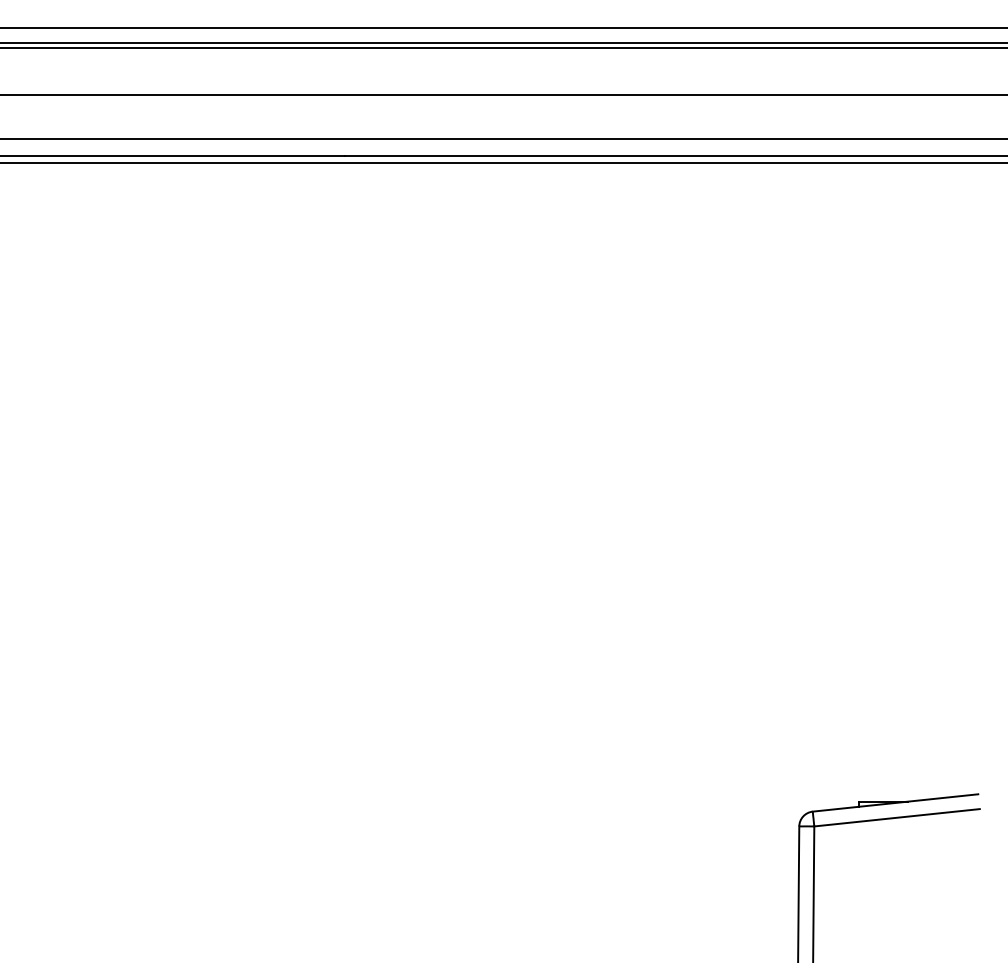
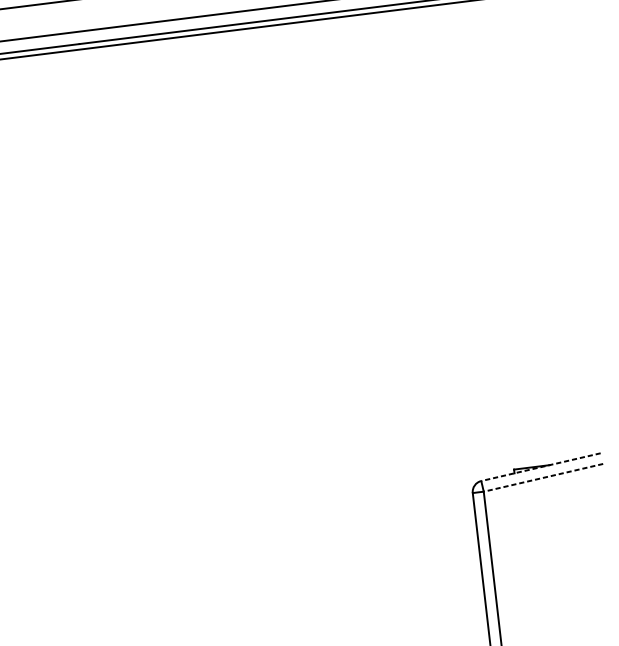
line: (895, 803) -> (541, 467), solid -> dashed
line: (896, 817) -> (543, 477), solid -> dashed

